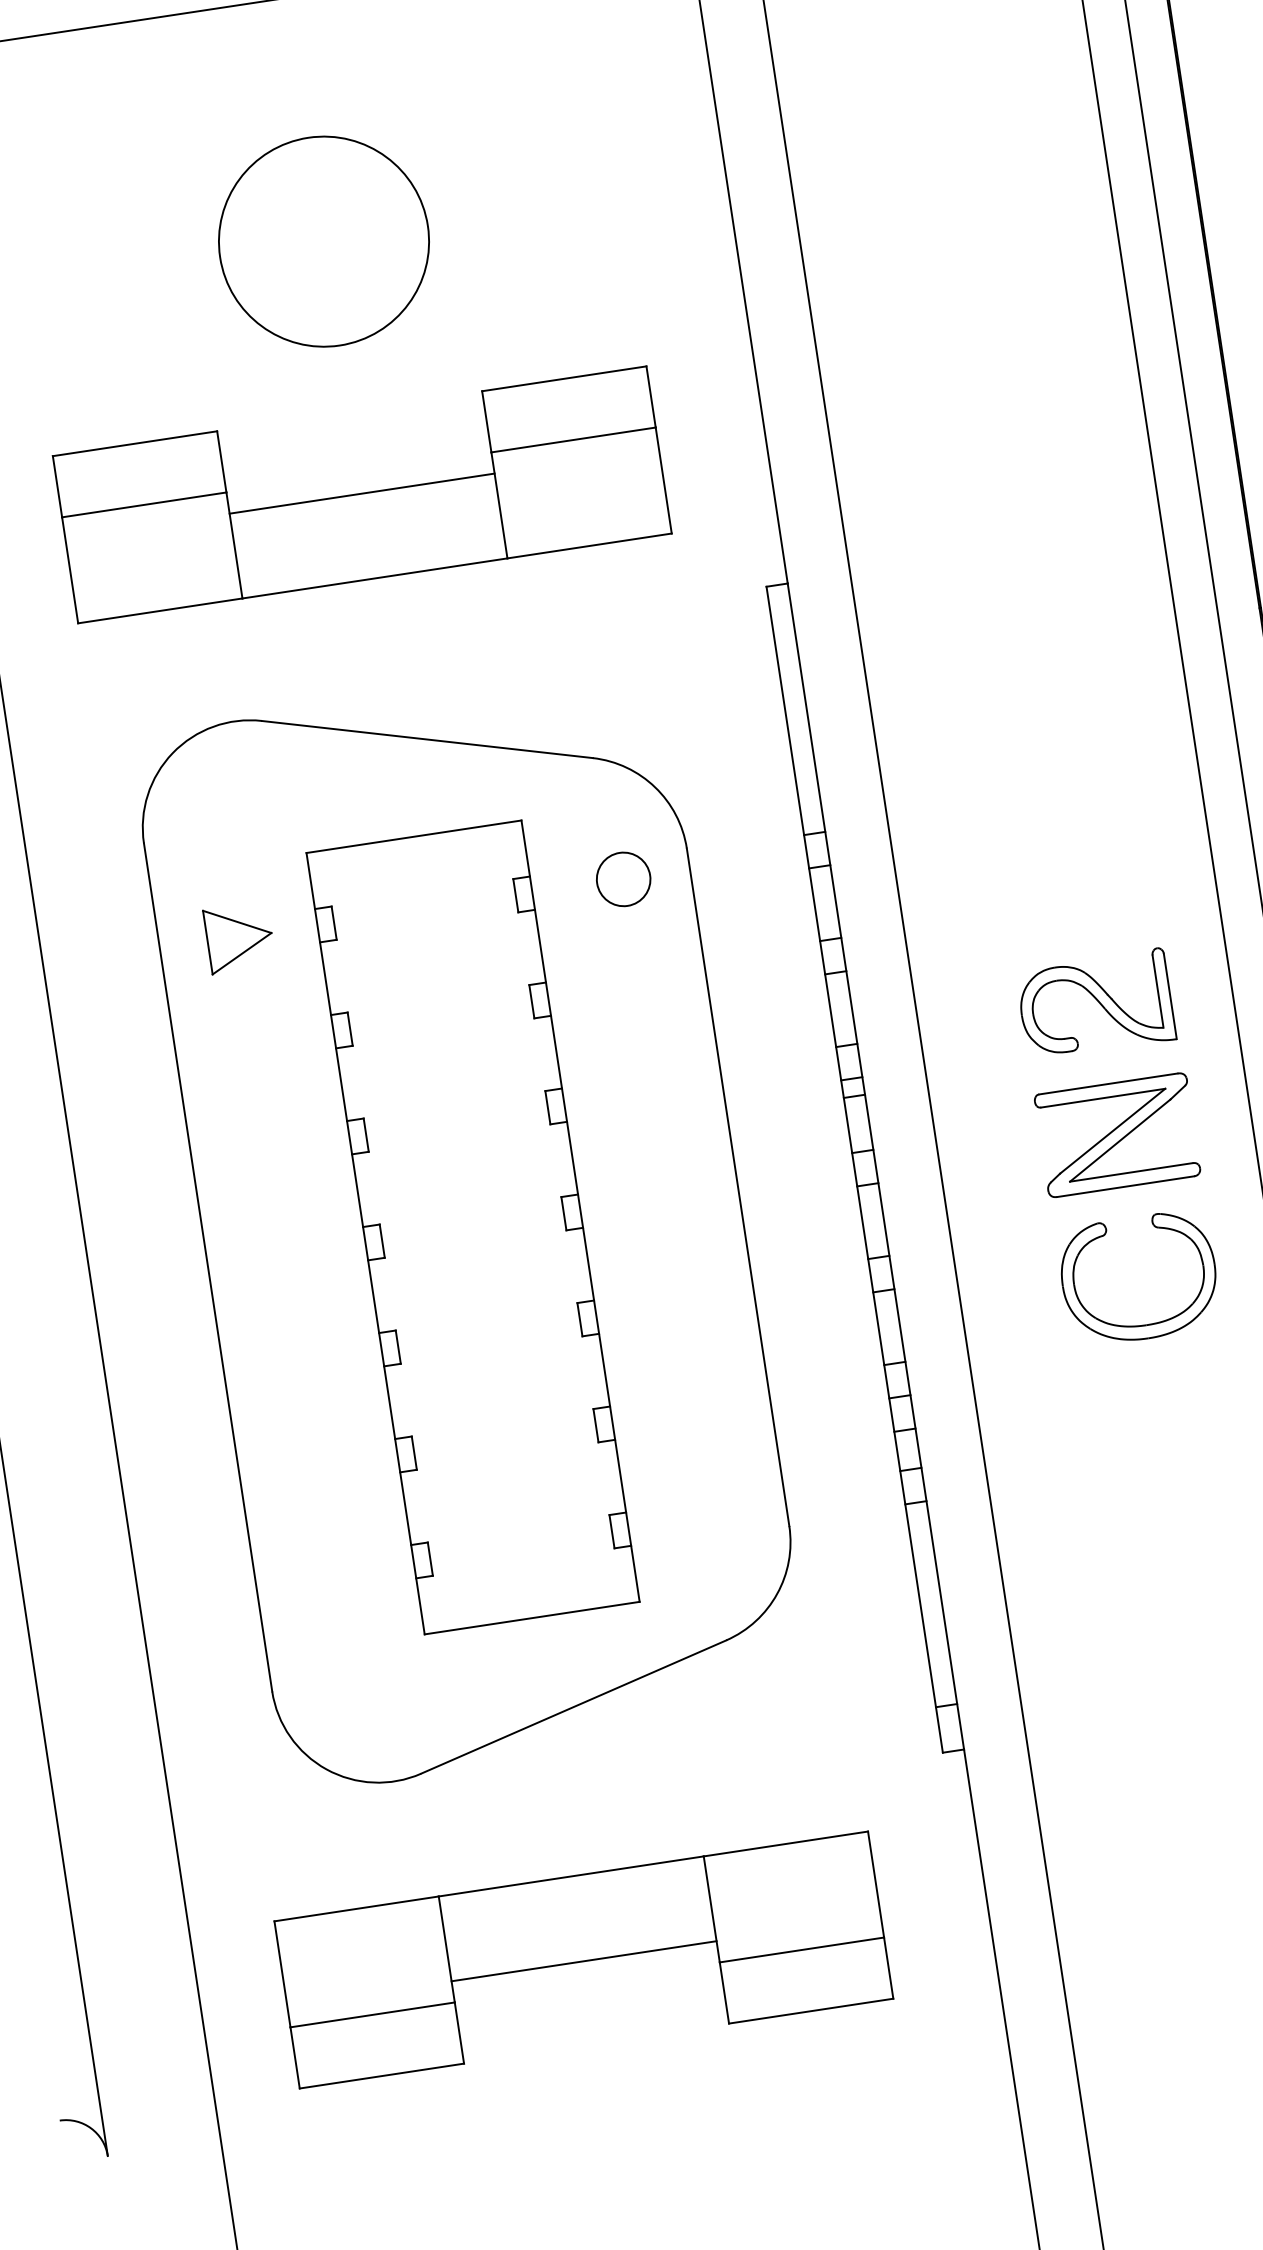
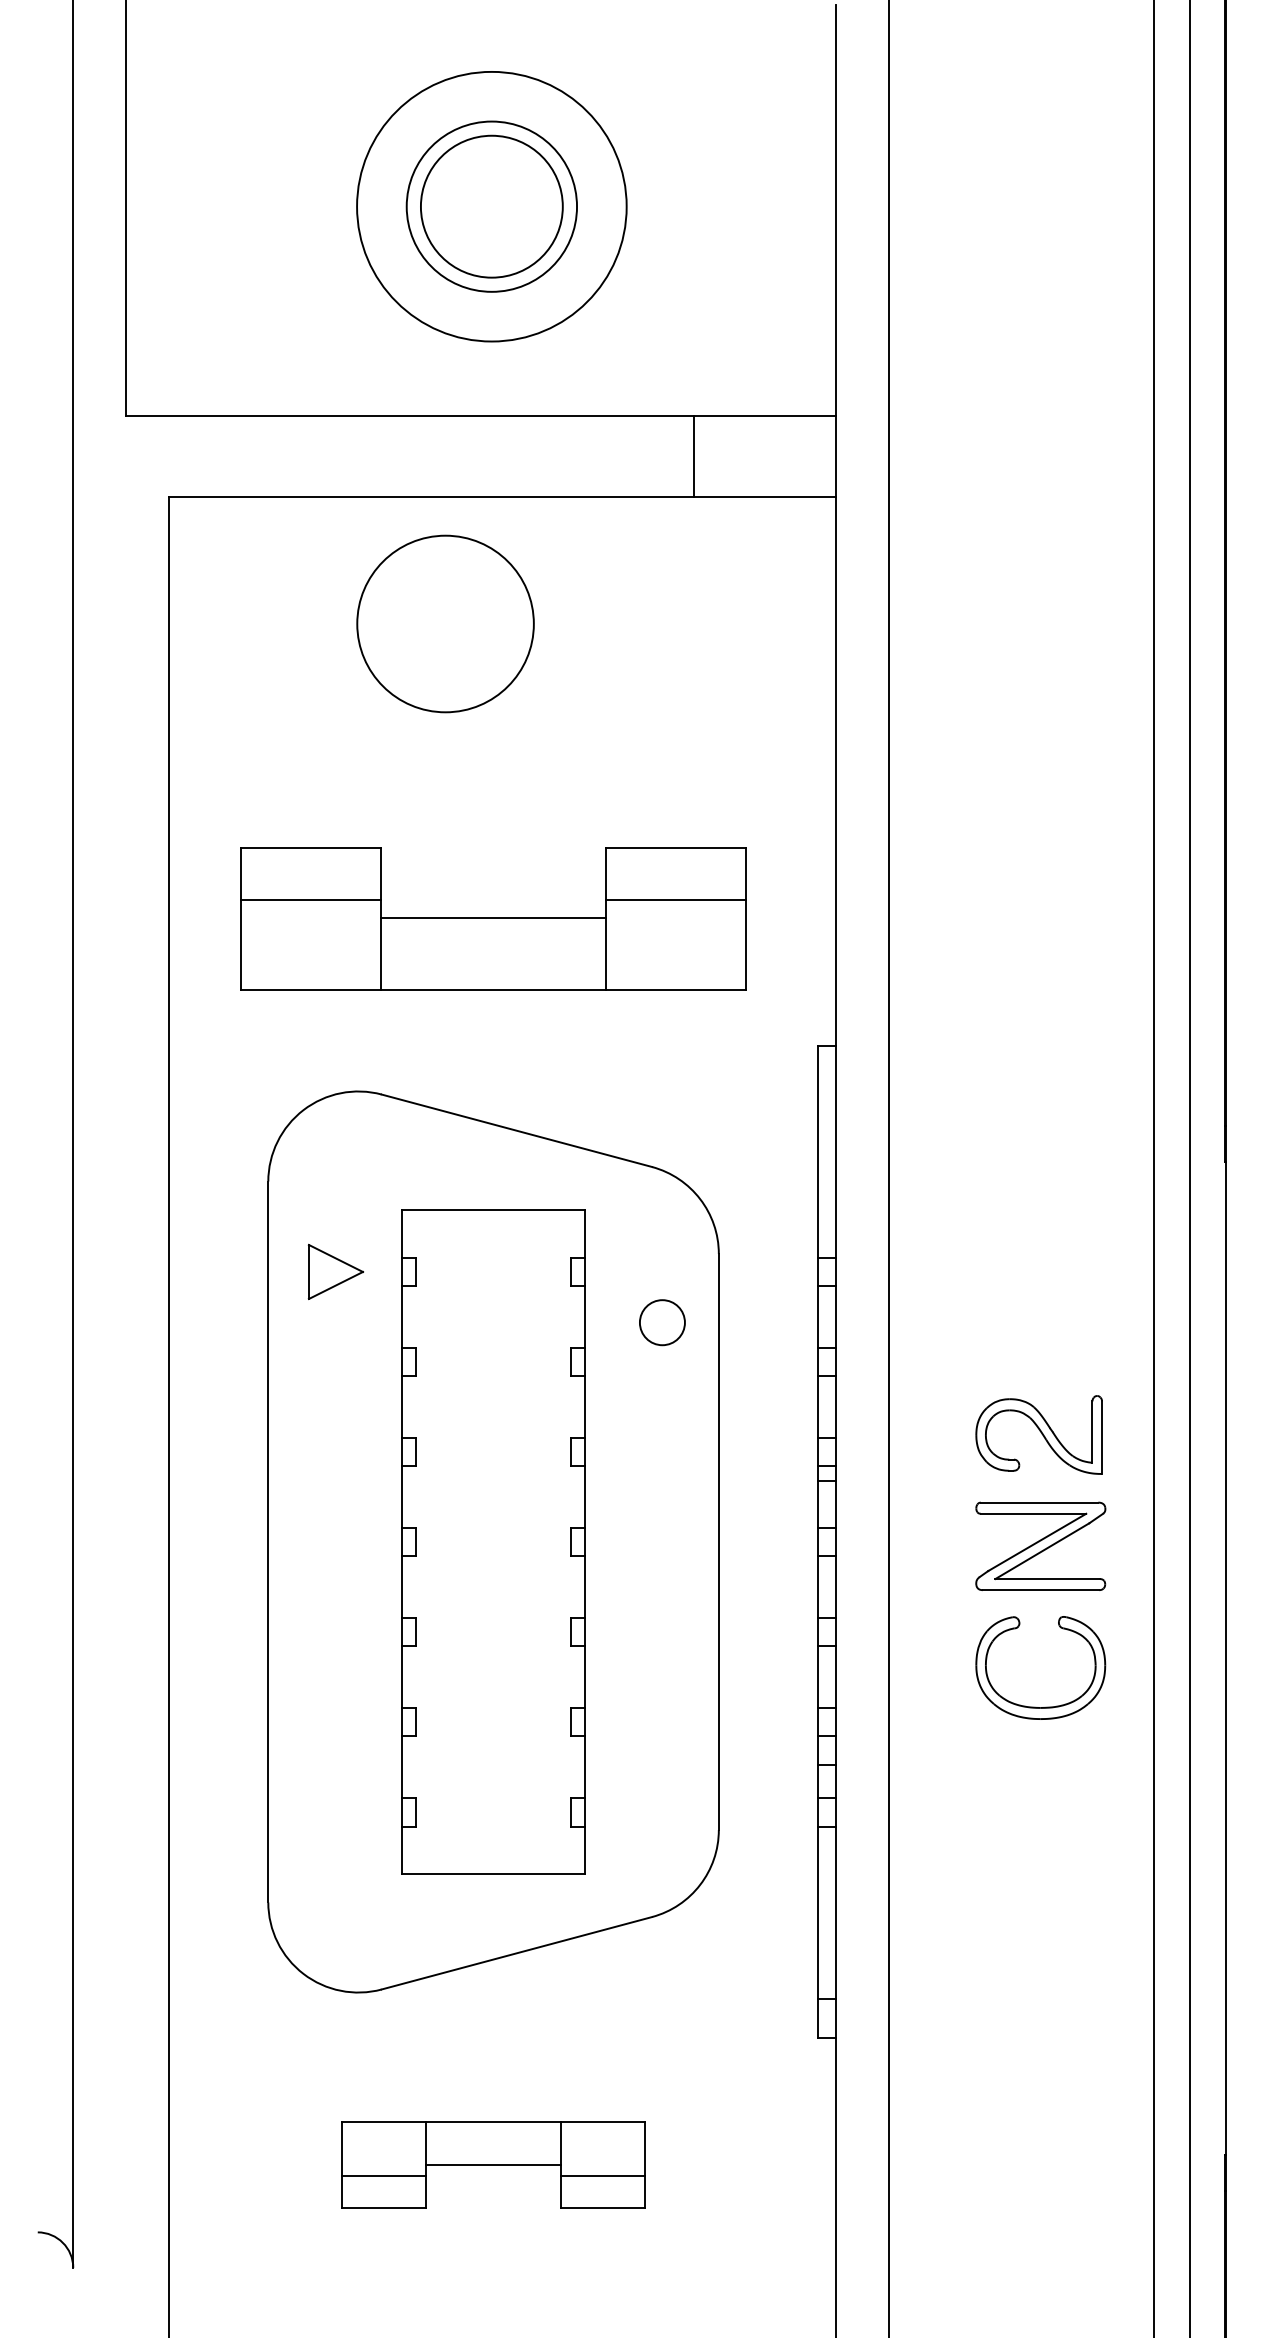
circle: (323, 241) -> (445, 623), moved
circle: (623, 879) -> (662, 1322), moved
part: (583, 1959) -> (493, 2164), size x0.6

